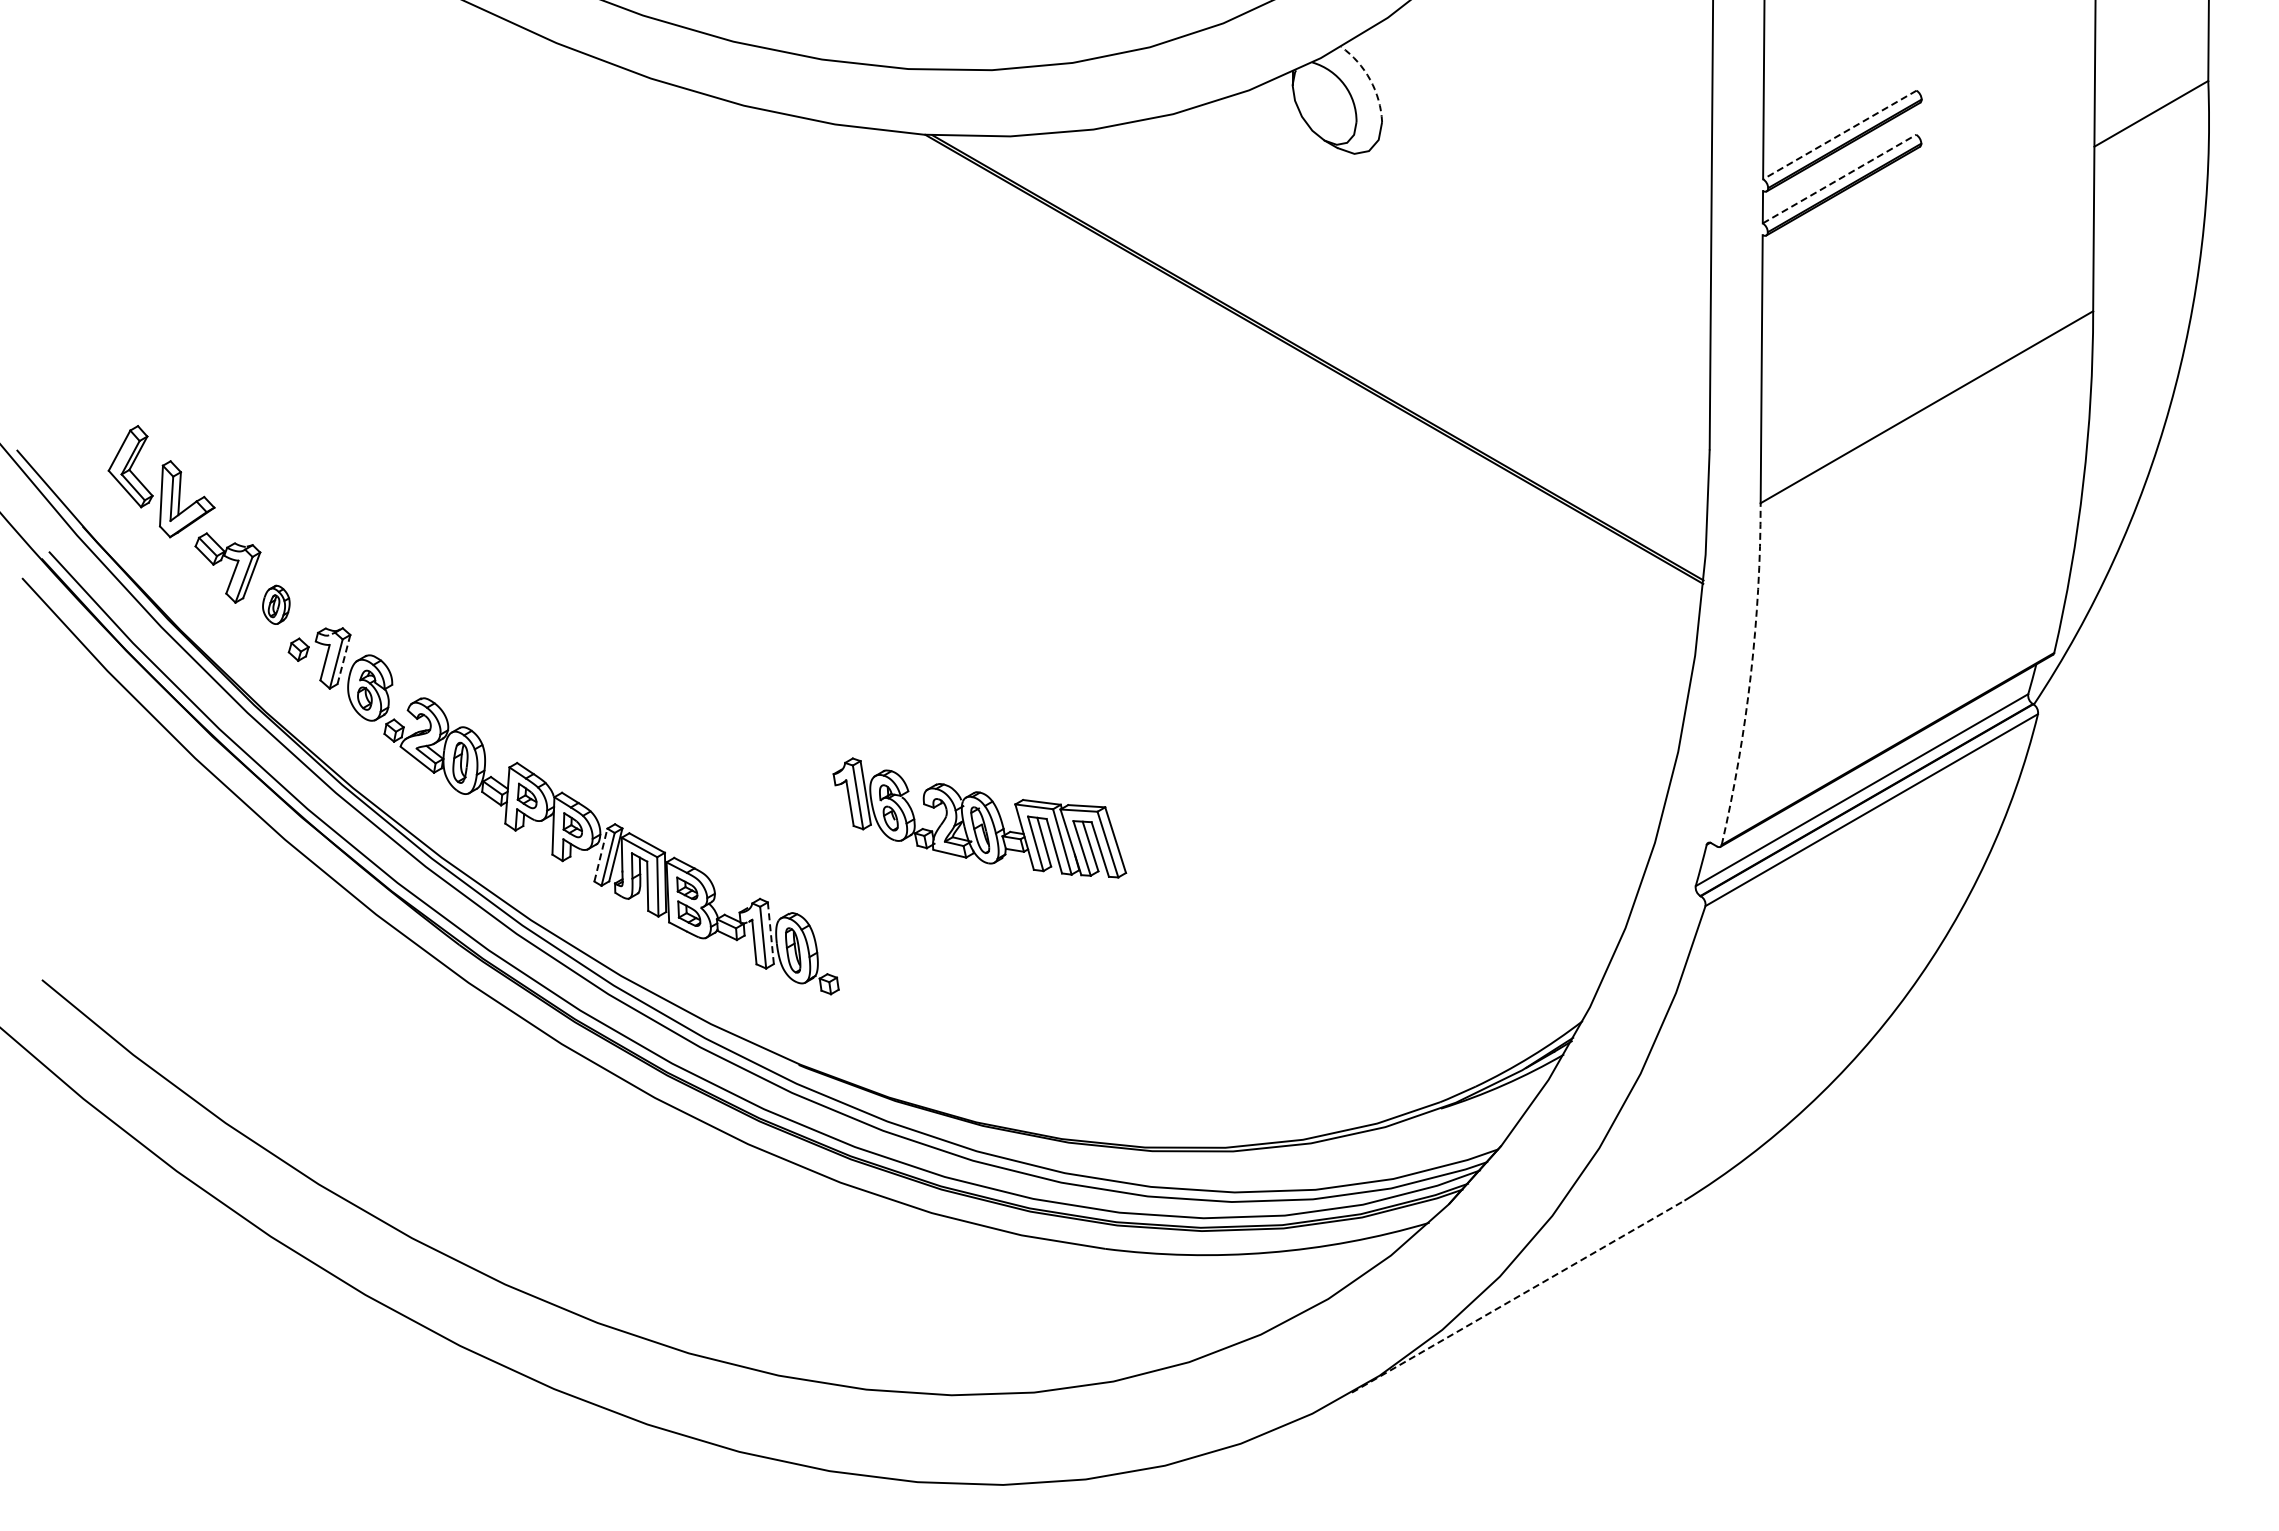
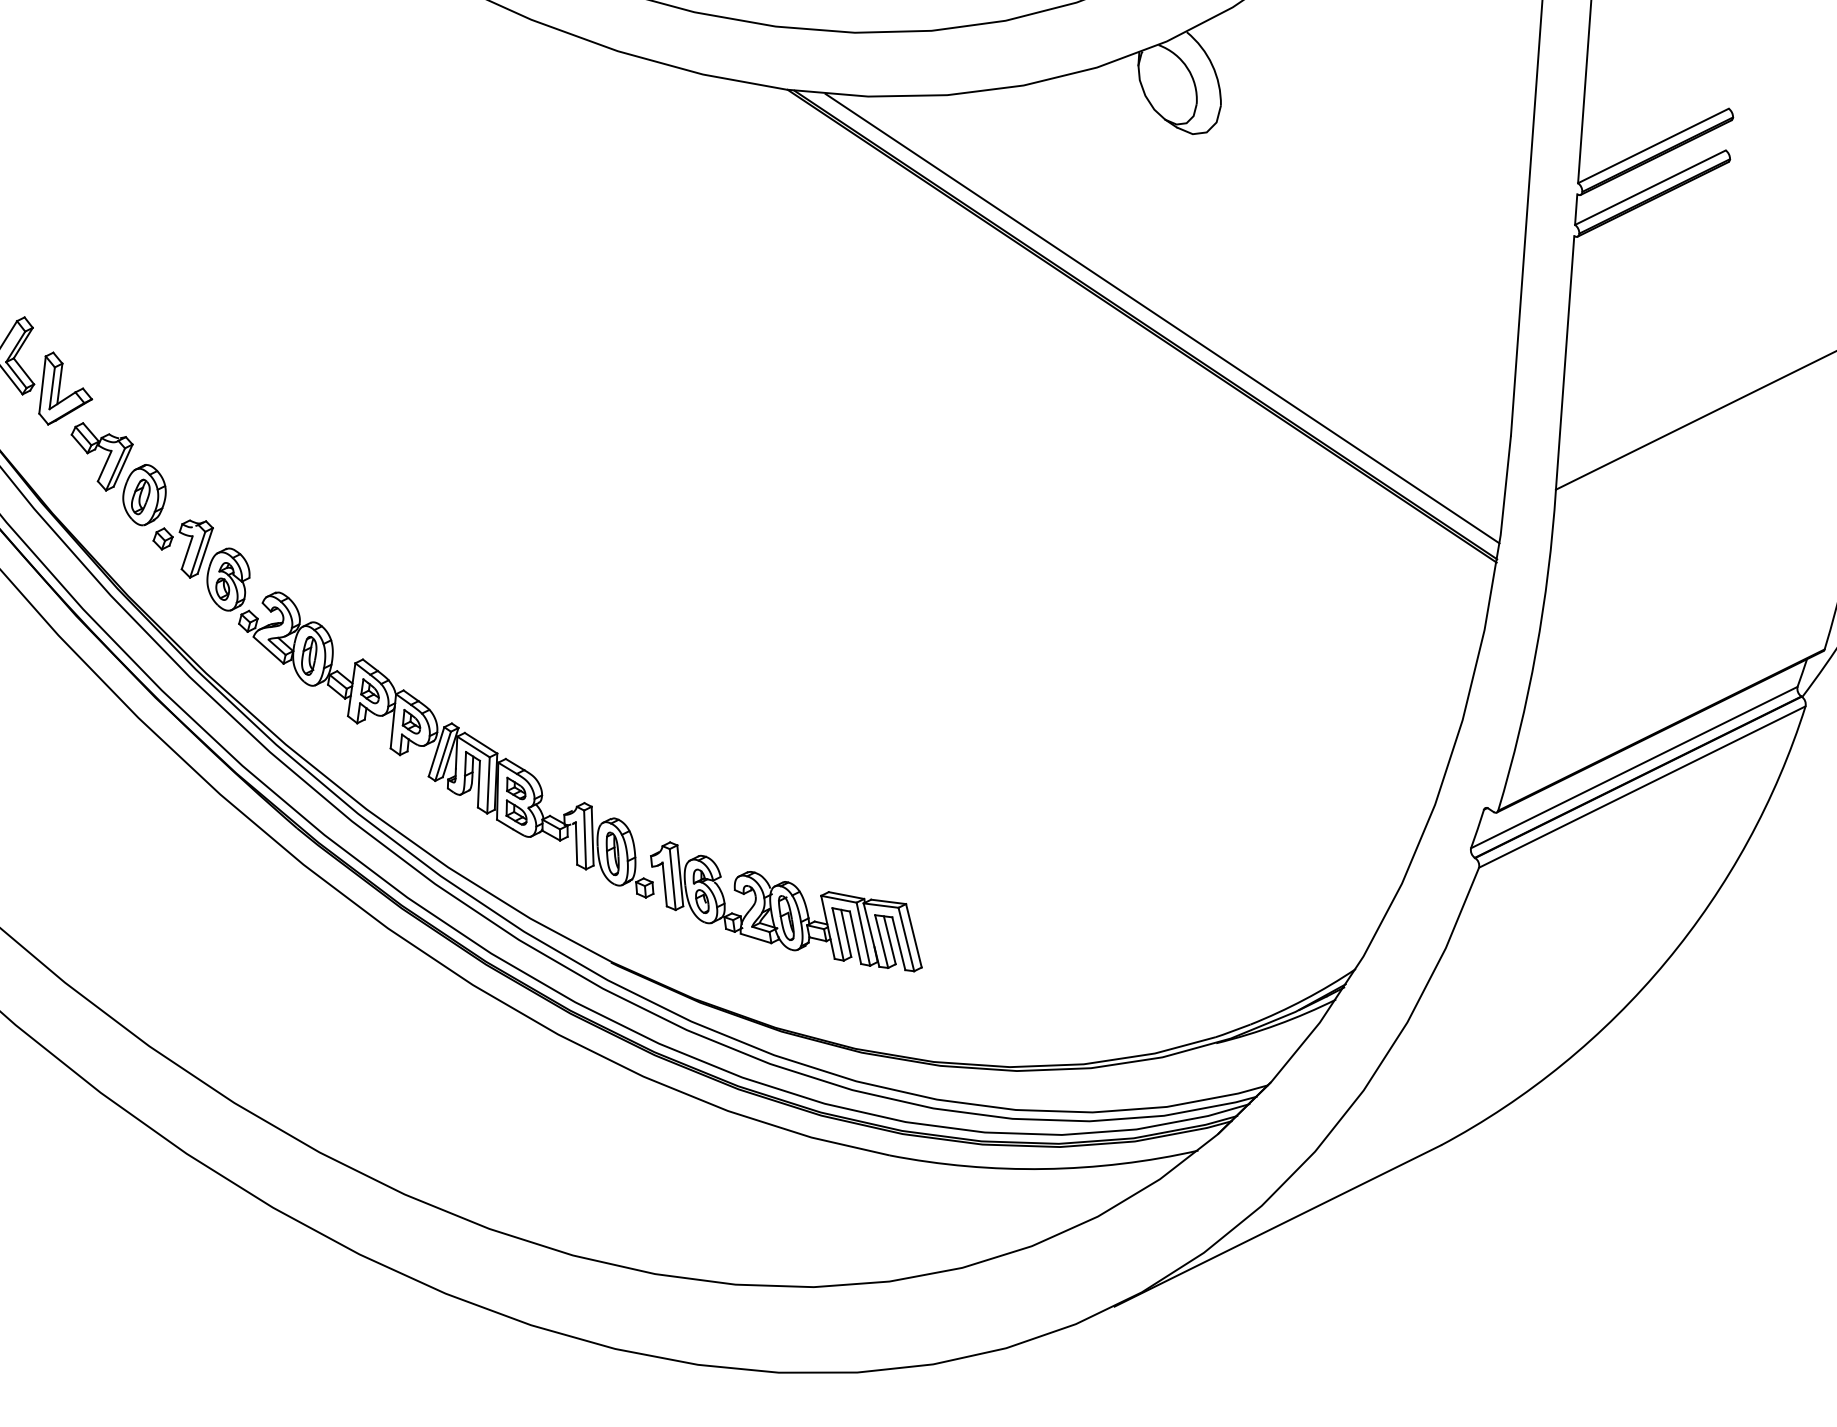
arc: (1370, 79) -> (1212, 64), dashed -> solid
line: (1839, 134) -> (1653, 145), dashed -> solid
line: (1839, 179) -> (1650, 188), dashed -> solid
line: (1335, 349) -> (1162, 318), added
part: (276, 604) -> (144, 494), size x1.67
line: (343, 660) -> (204, 551), dashed -> solid
arc: (1750, 675) -> (1535, 652), dashed -> solid
part: (979, 817) -> (786, 906), moved
line: (601, 854) -> (437, 751), dashed -> solid
line: (770, 933) -> (592, 836), dashed -> solid
line: (1518, 1296) -> (1278, 1225), dashed -> solid

